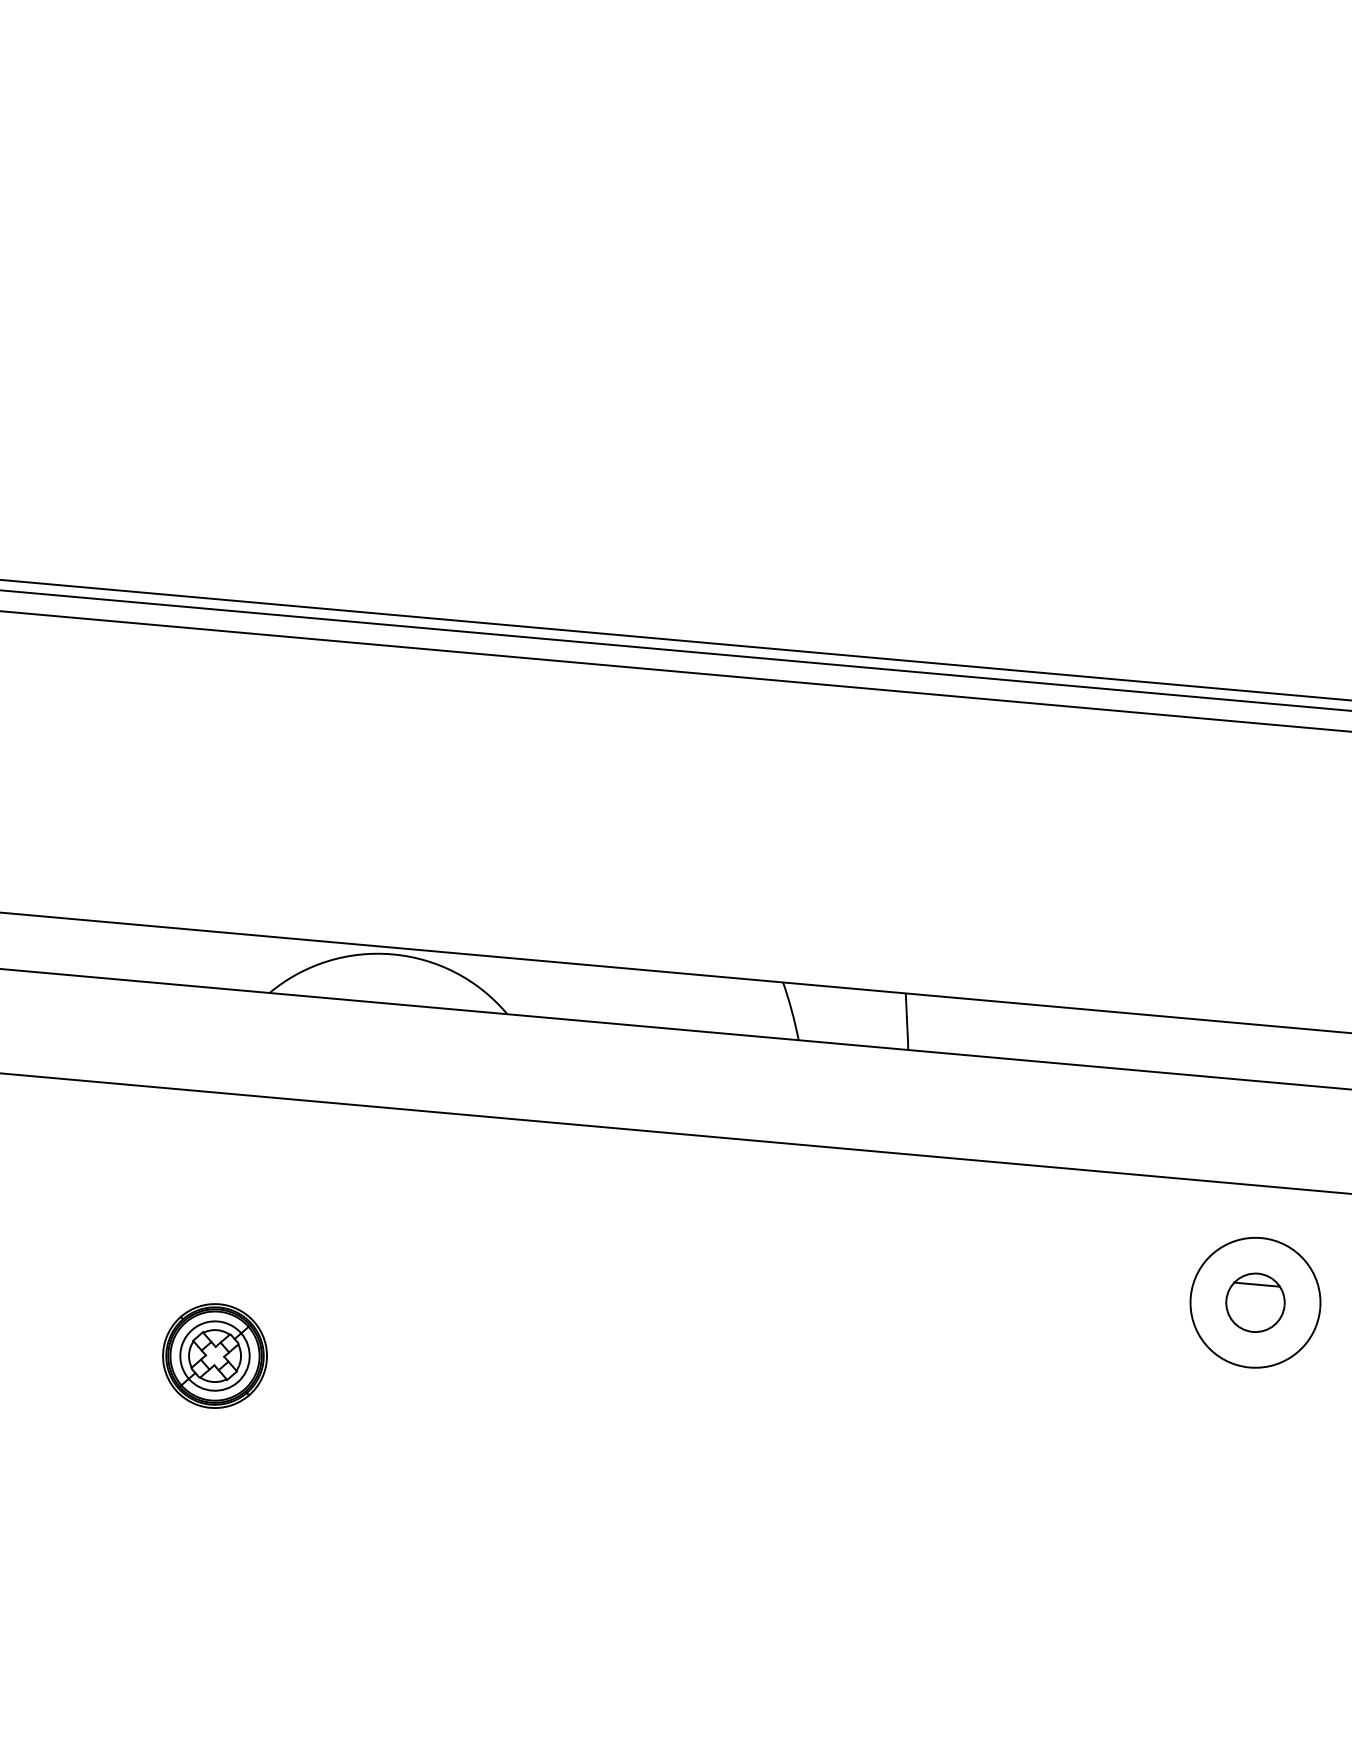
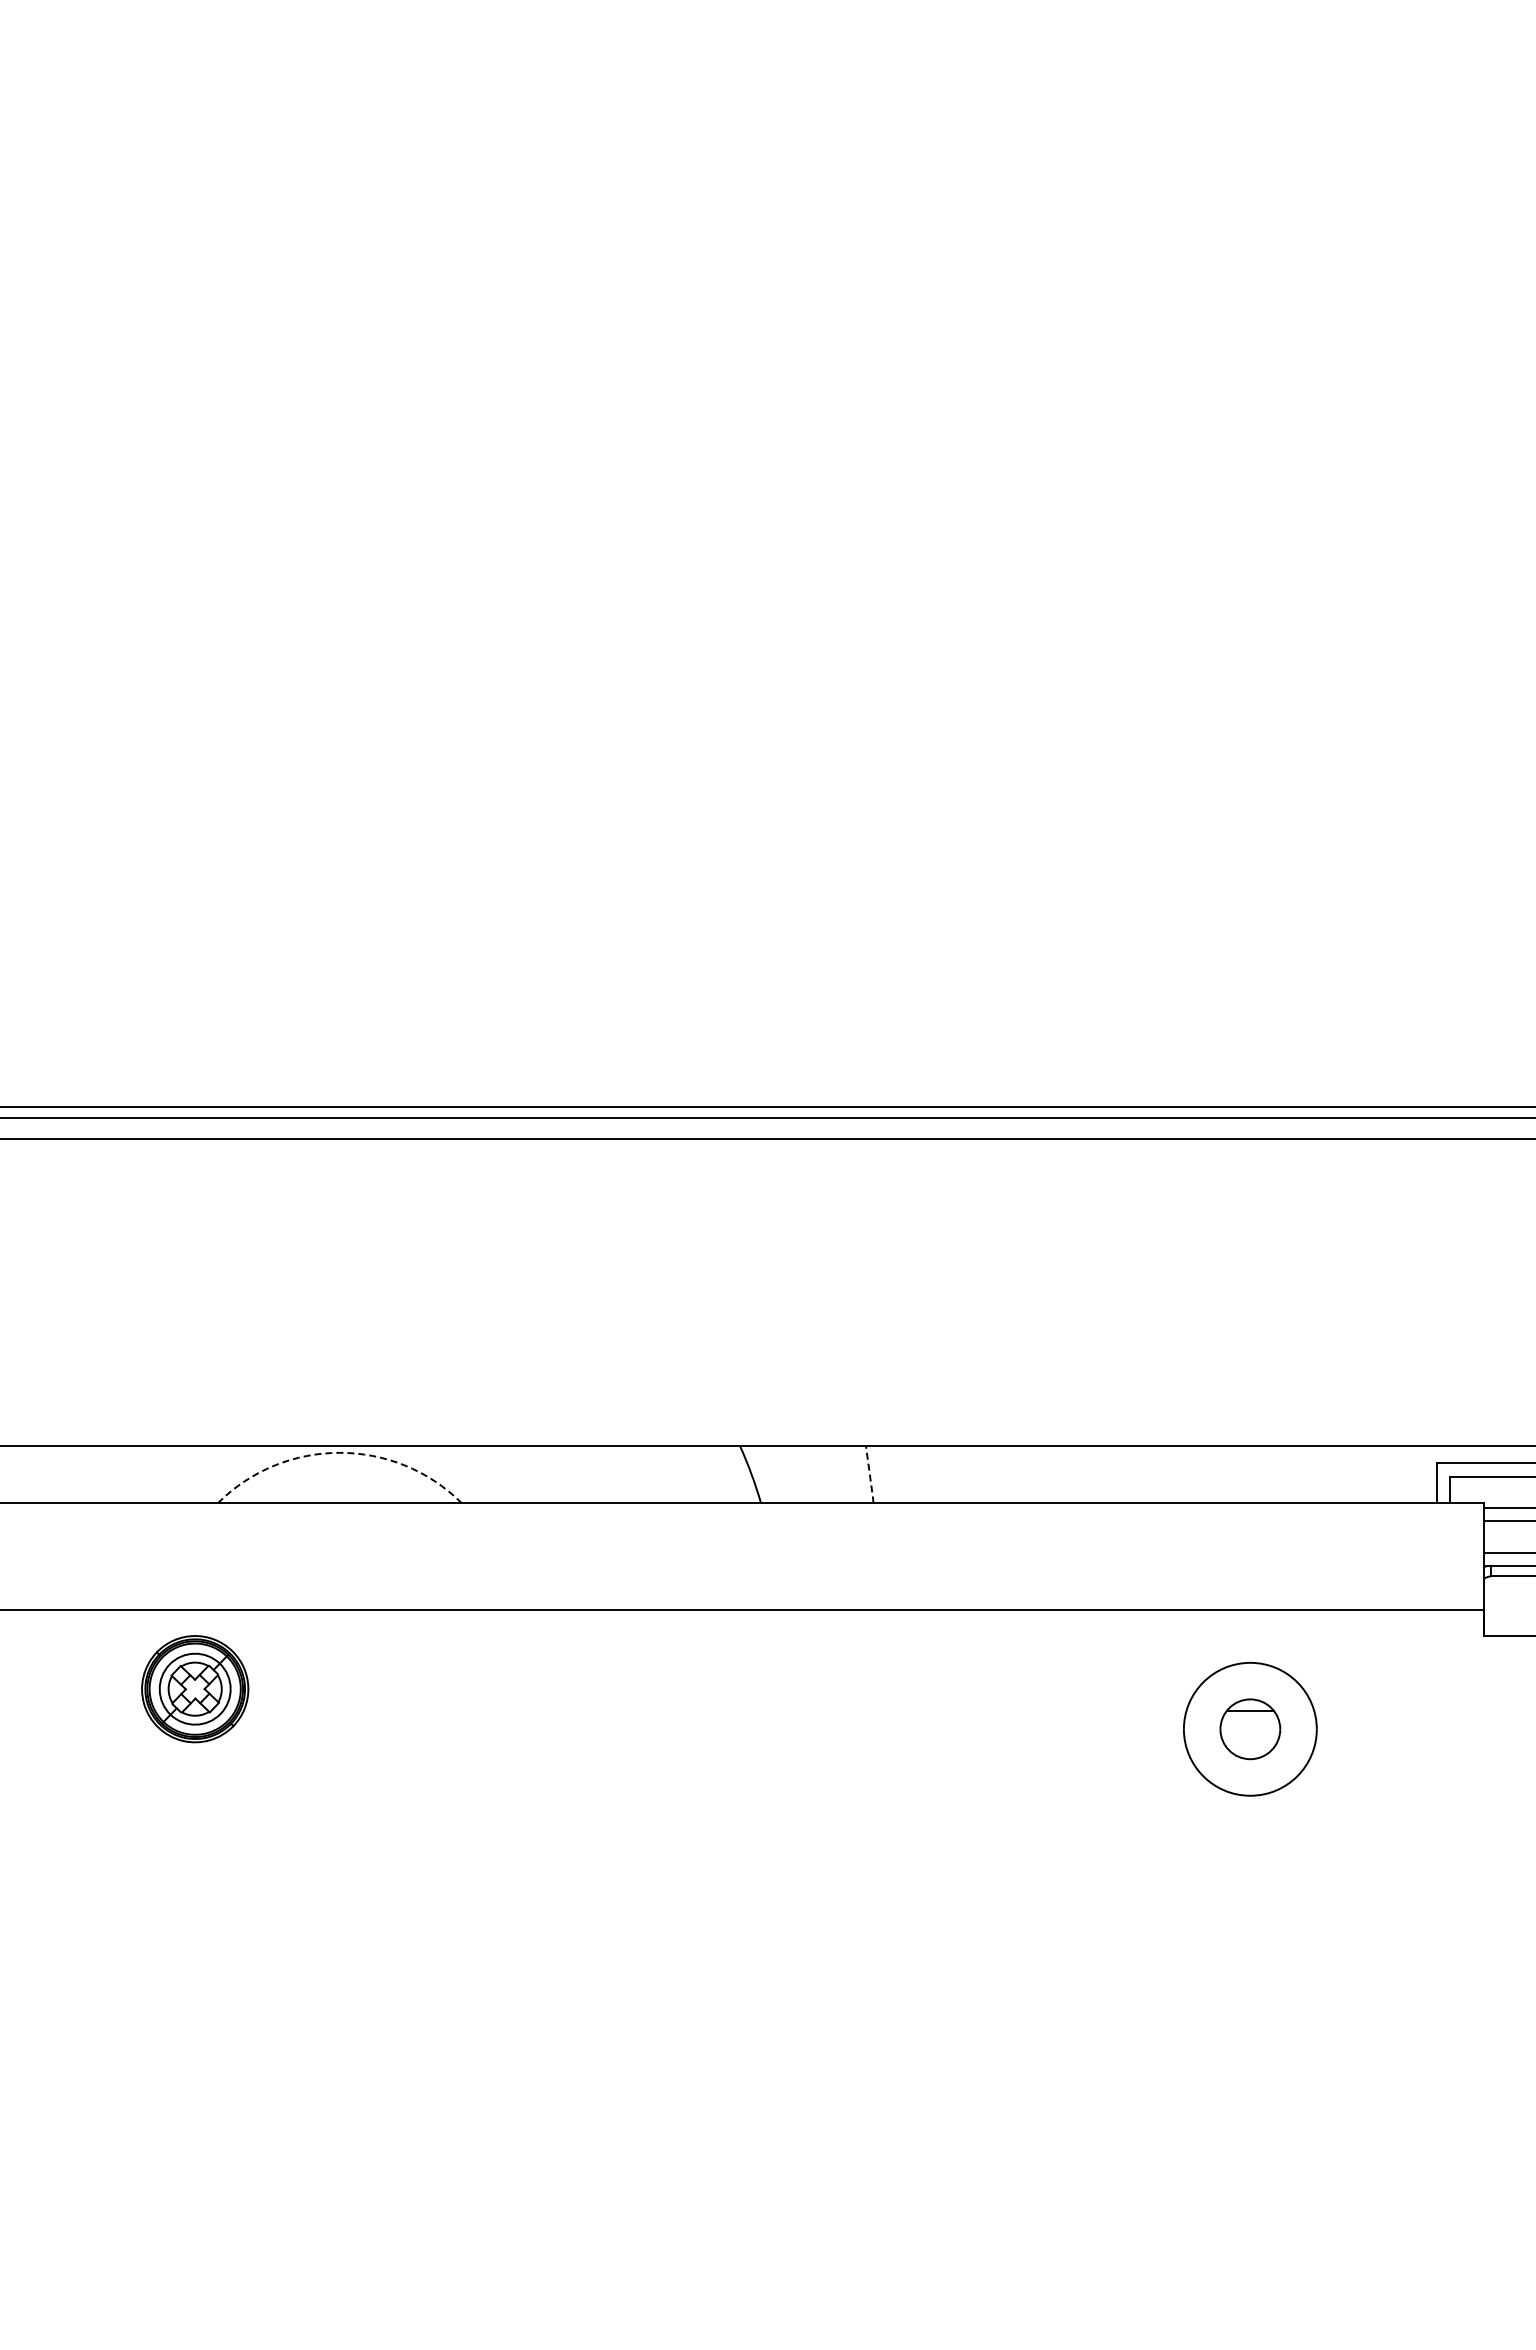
arc: (392, 954) -> (339, 1452), solid -> dashed
line: (906, 1022) -> (869, 1475), solid -> dashed
part: (215, 1356) -> (195, 1689), moved

